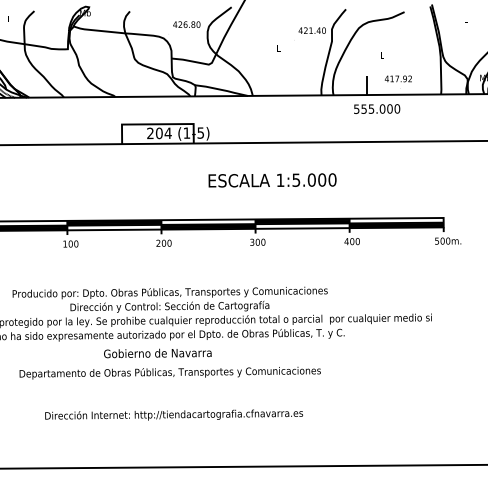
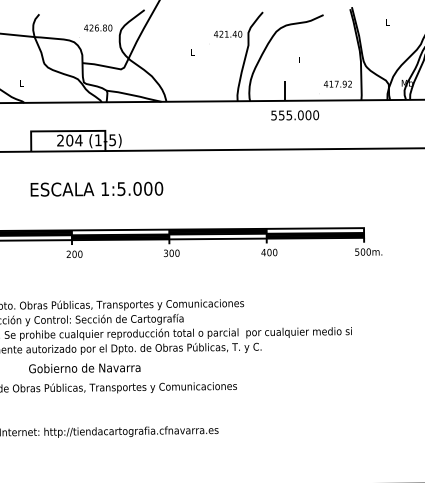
text: (397, 78) -> (336, 83), moved
text: (272, 180) -> (96, 189), moved
text: (157, 353) -> (84, 368), moved

